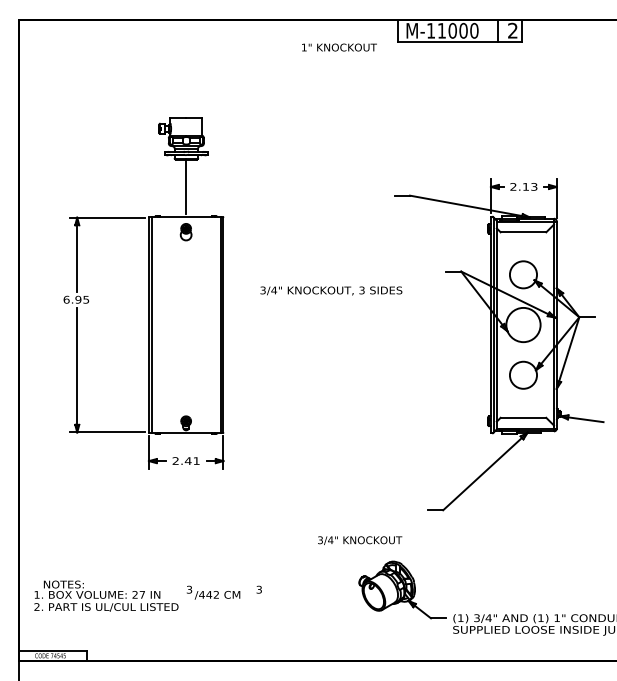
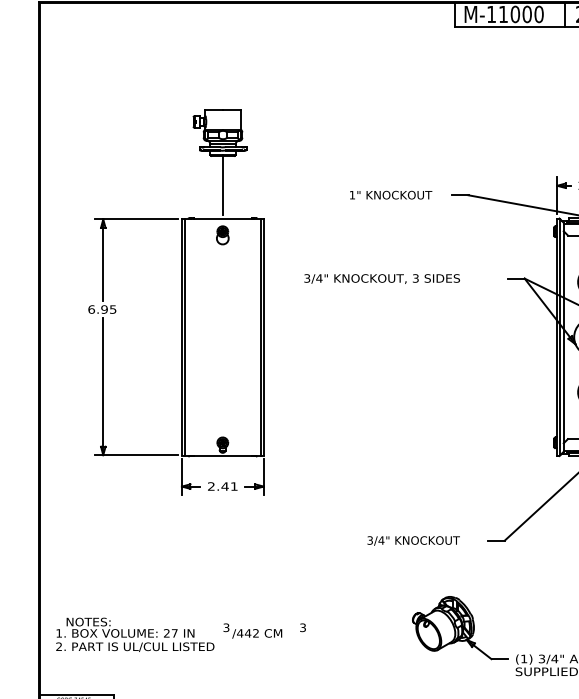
text: (339, 47) -> (391, 195), moved
text: (331, 290) -> (382, 278), moved
text: (360, 540) -> (414, 540), moved

